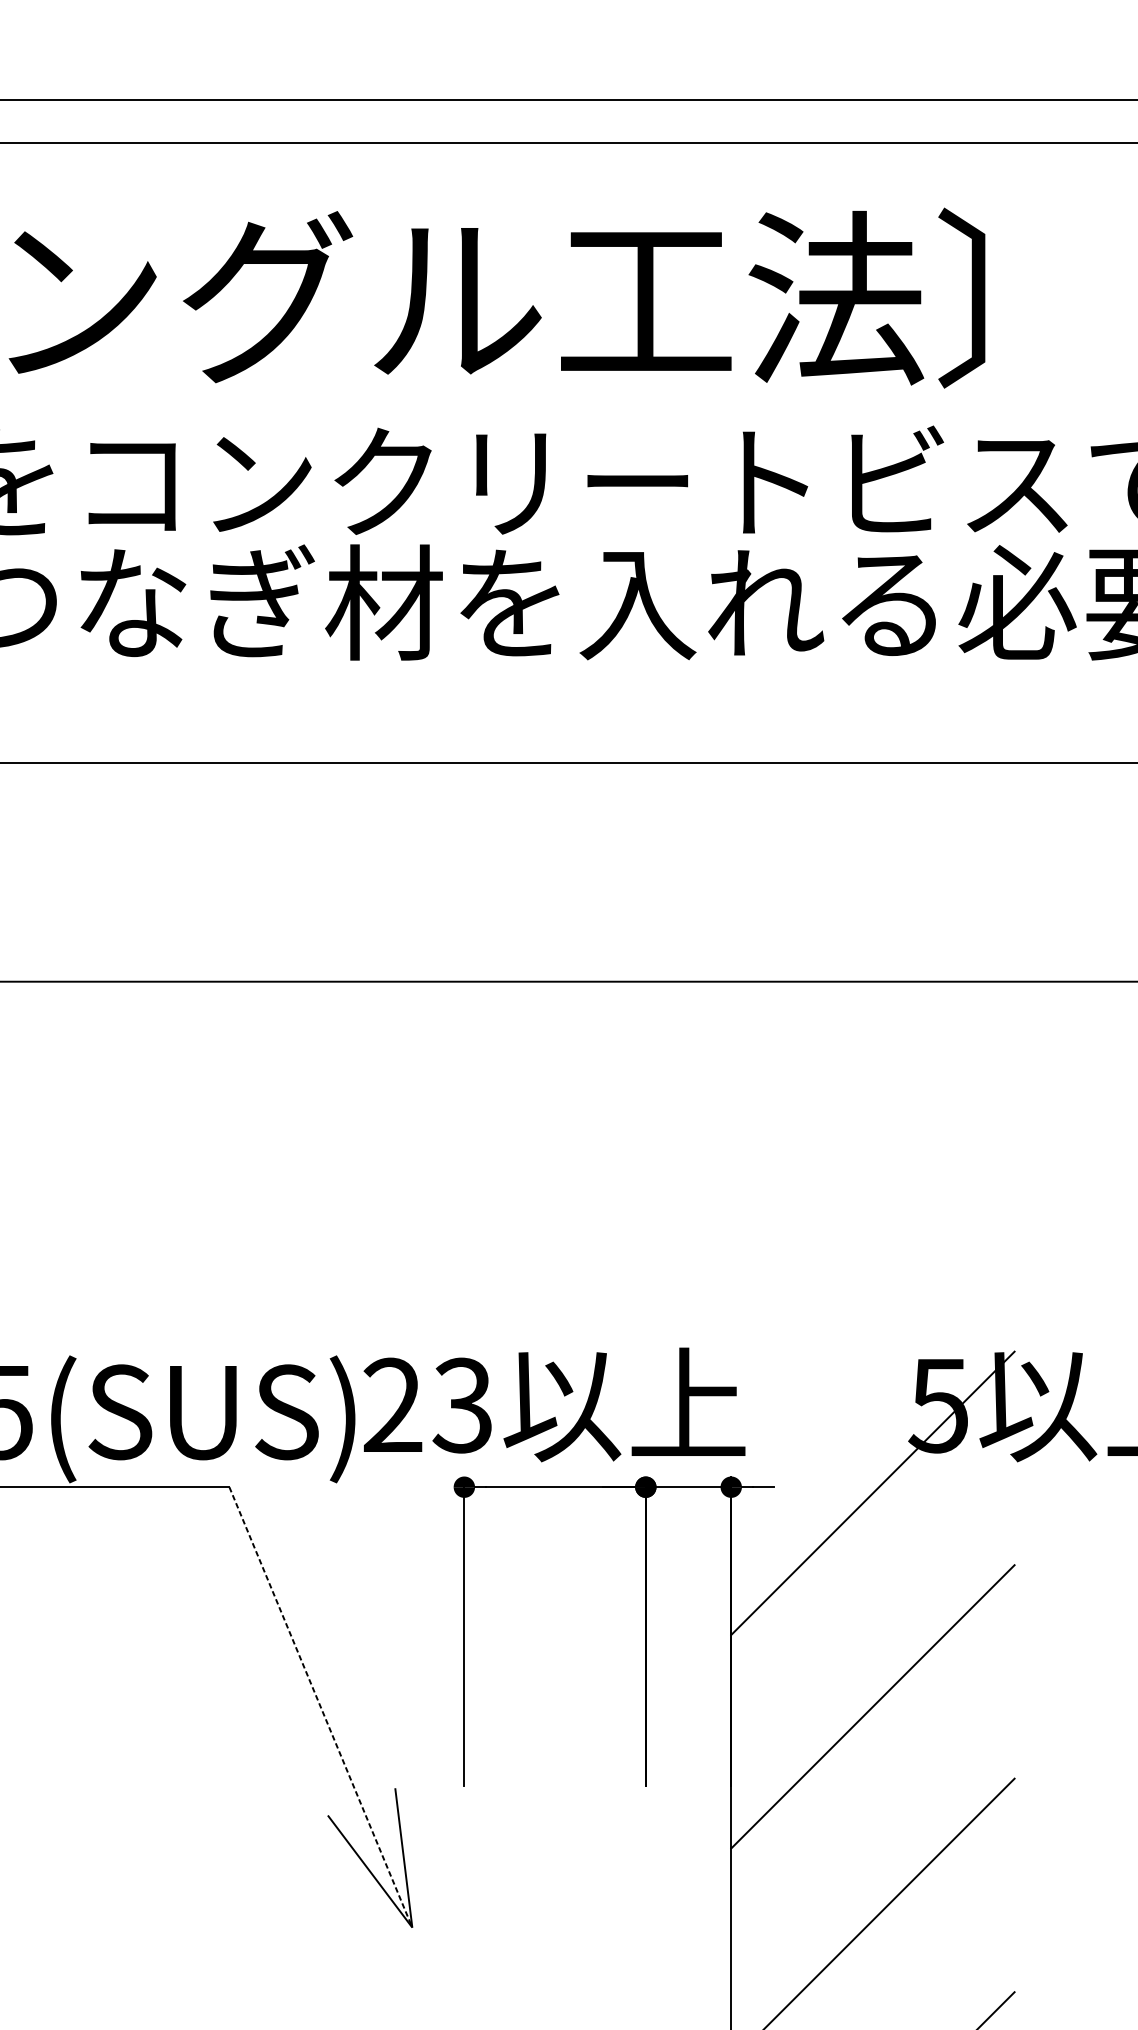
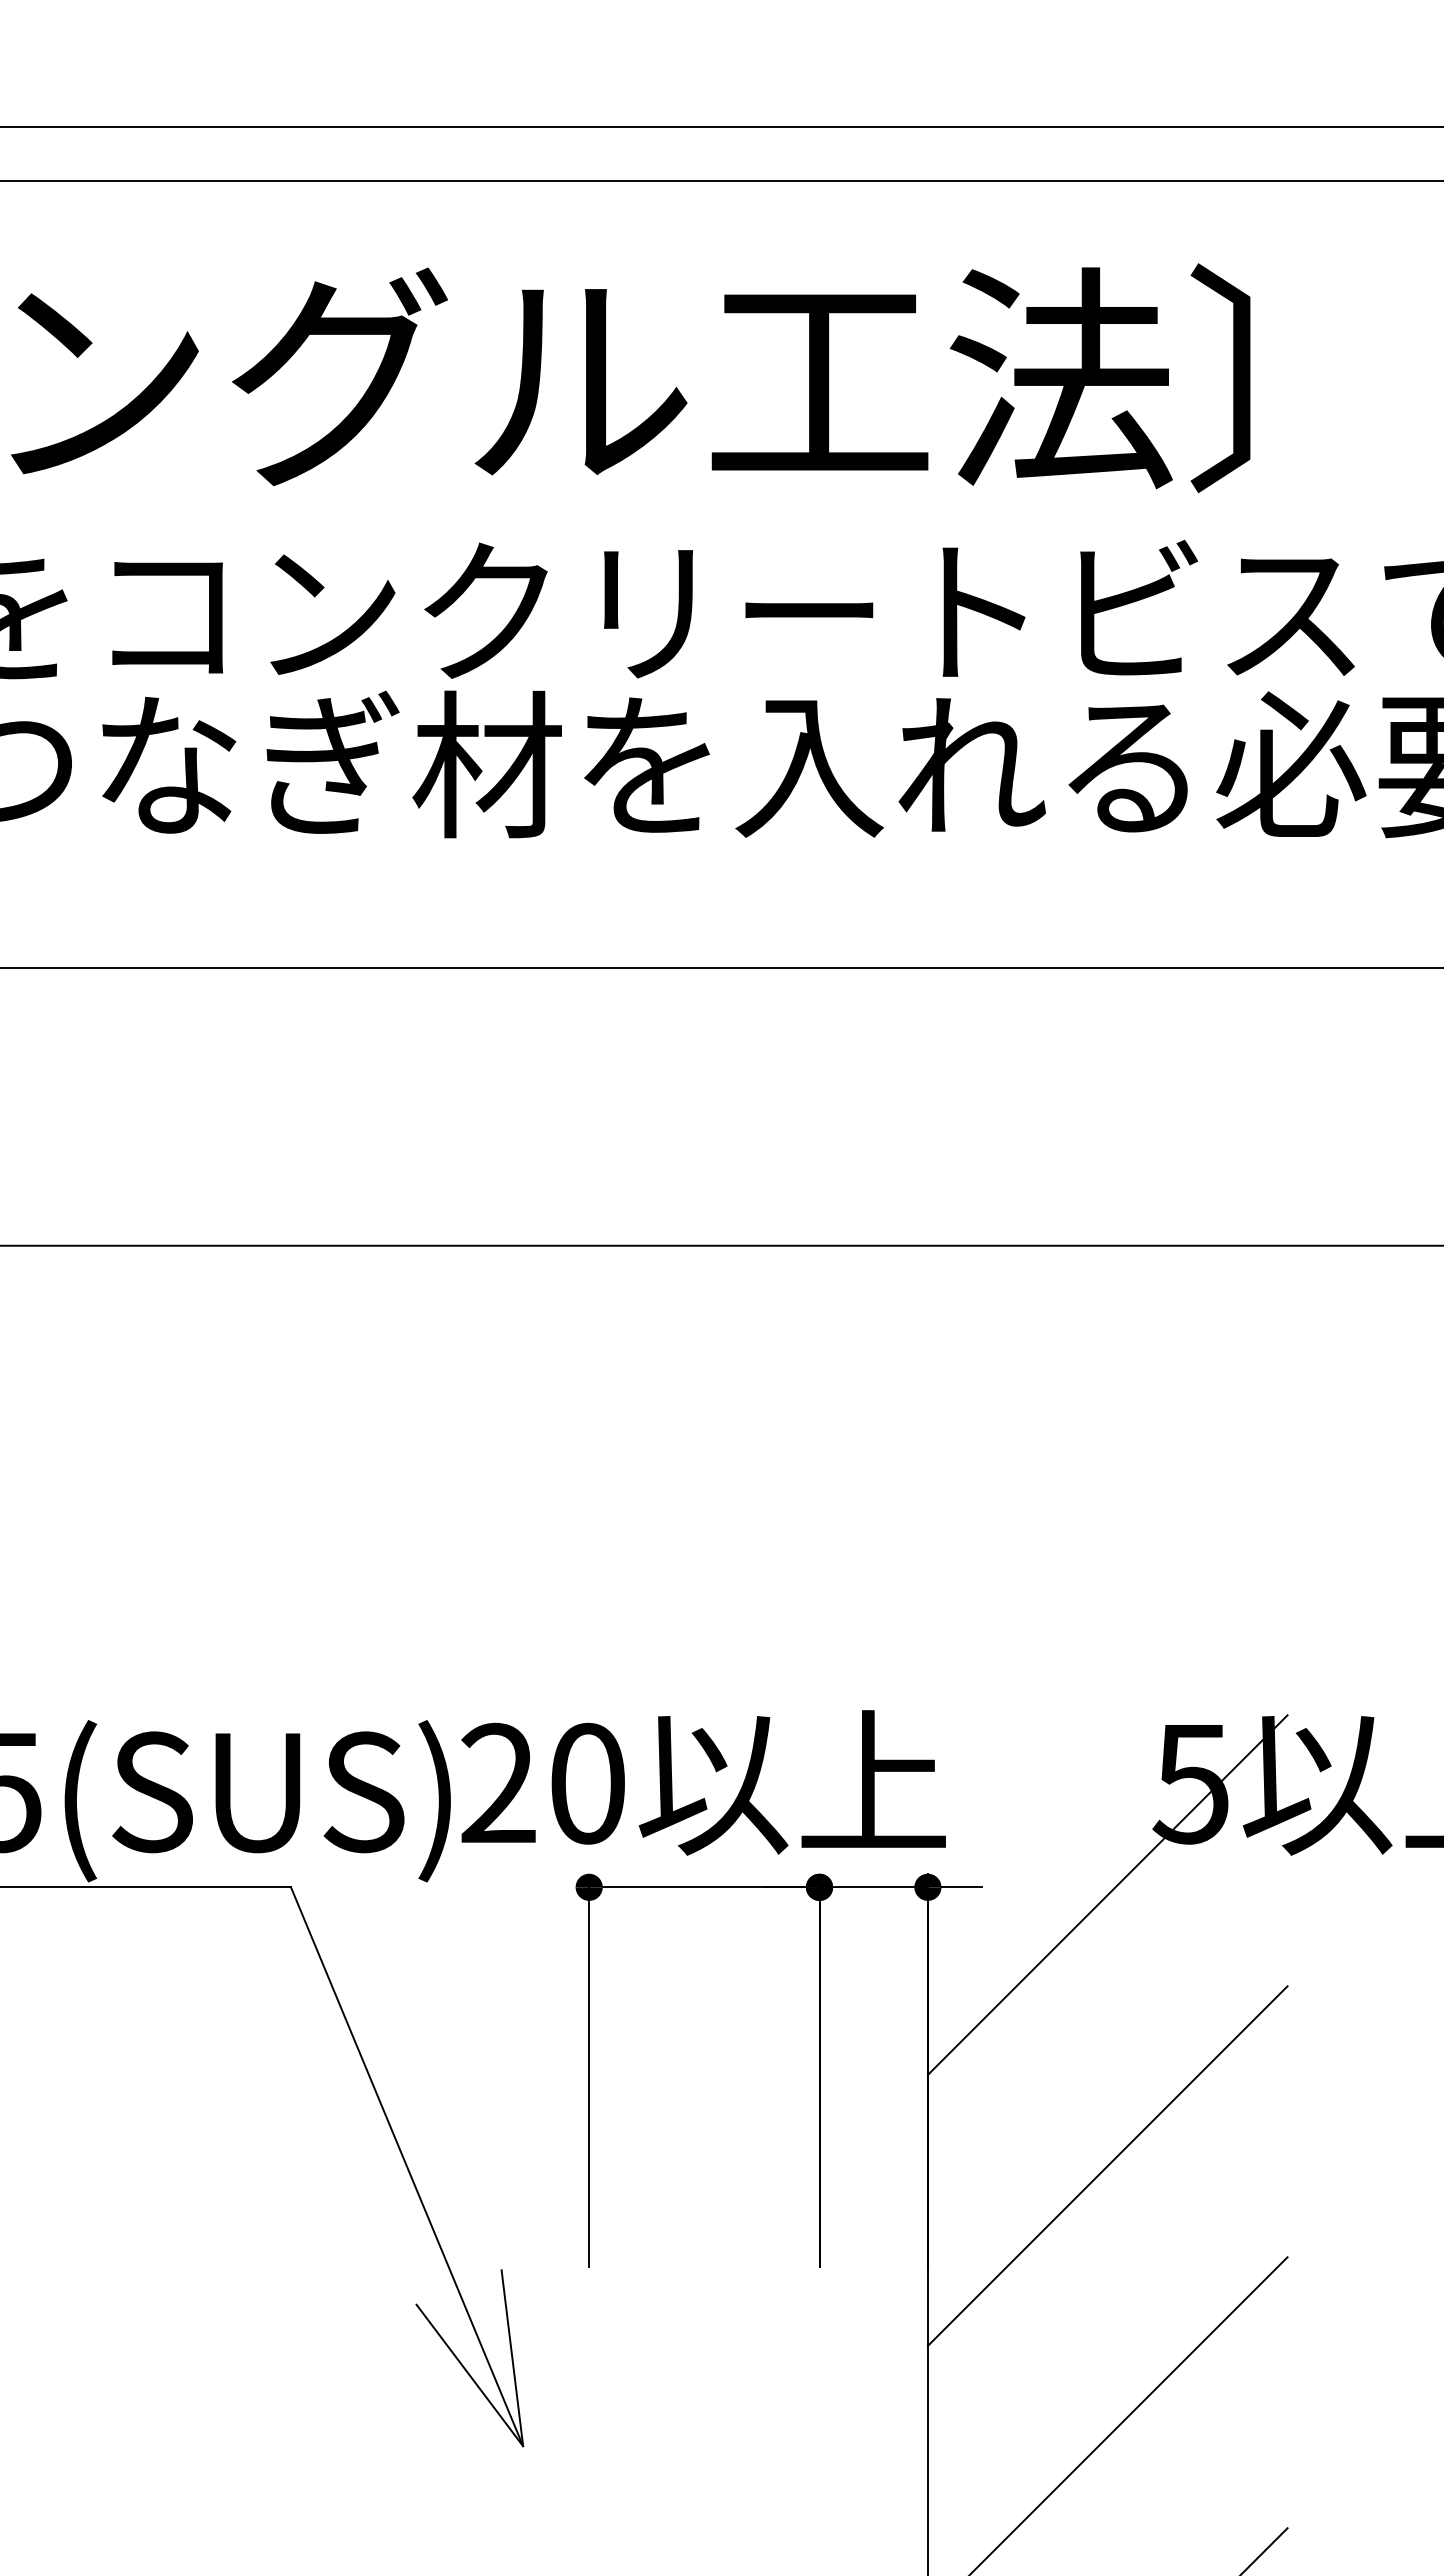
text: (462, 1405) -> (586, 1783), 23 -> 20
line: (321, 1707) -> (407, 2166), dashed -> solid

